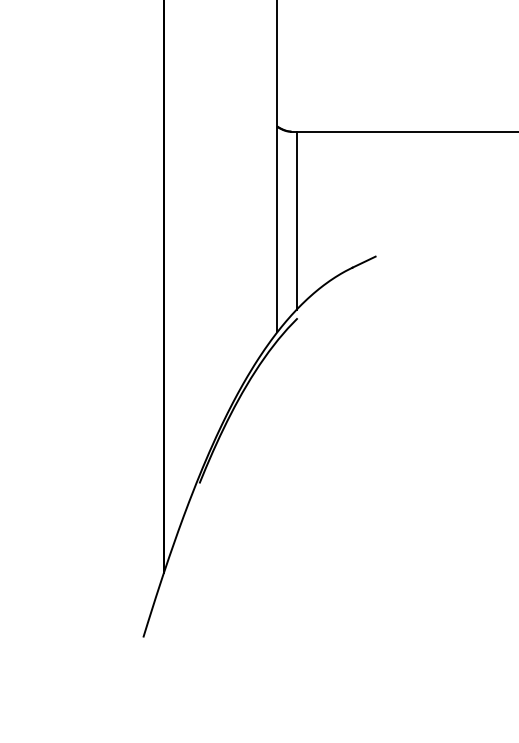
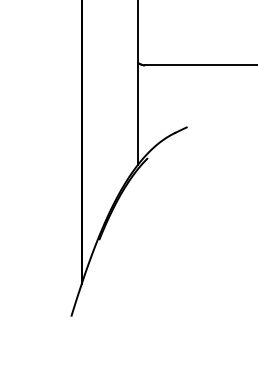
line: (296, 220) -> (147, 109), removed

